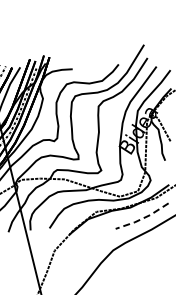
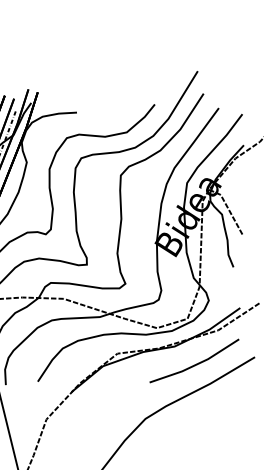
line: (142, 218) -> (194, 364), dashed -> solid

